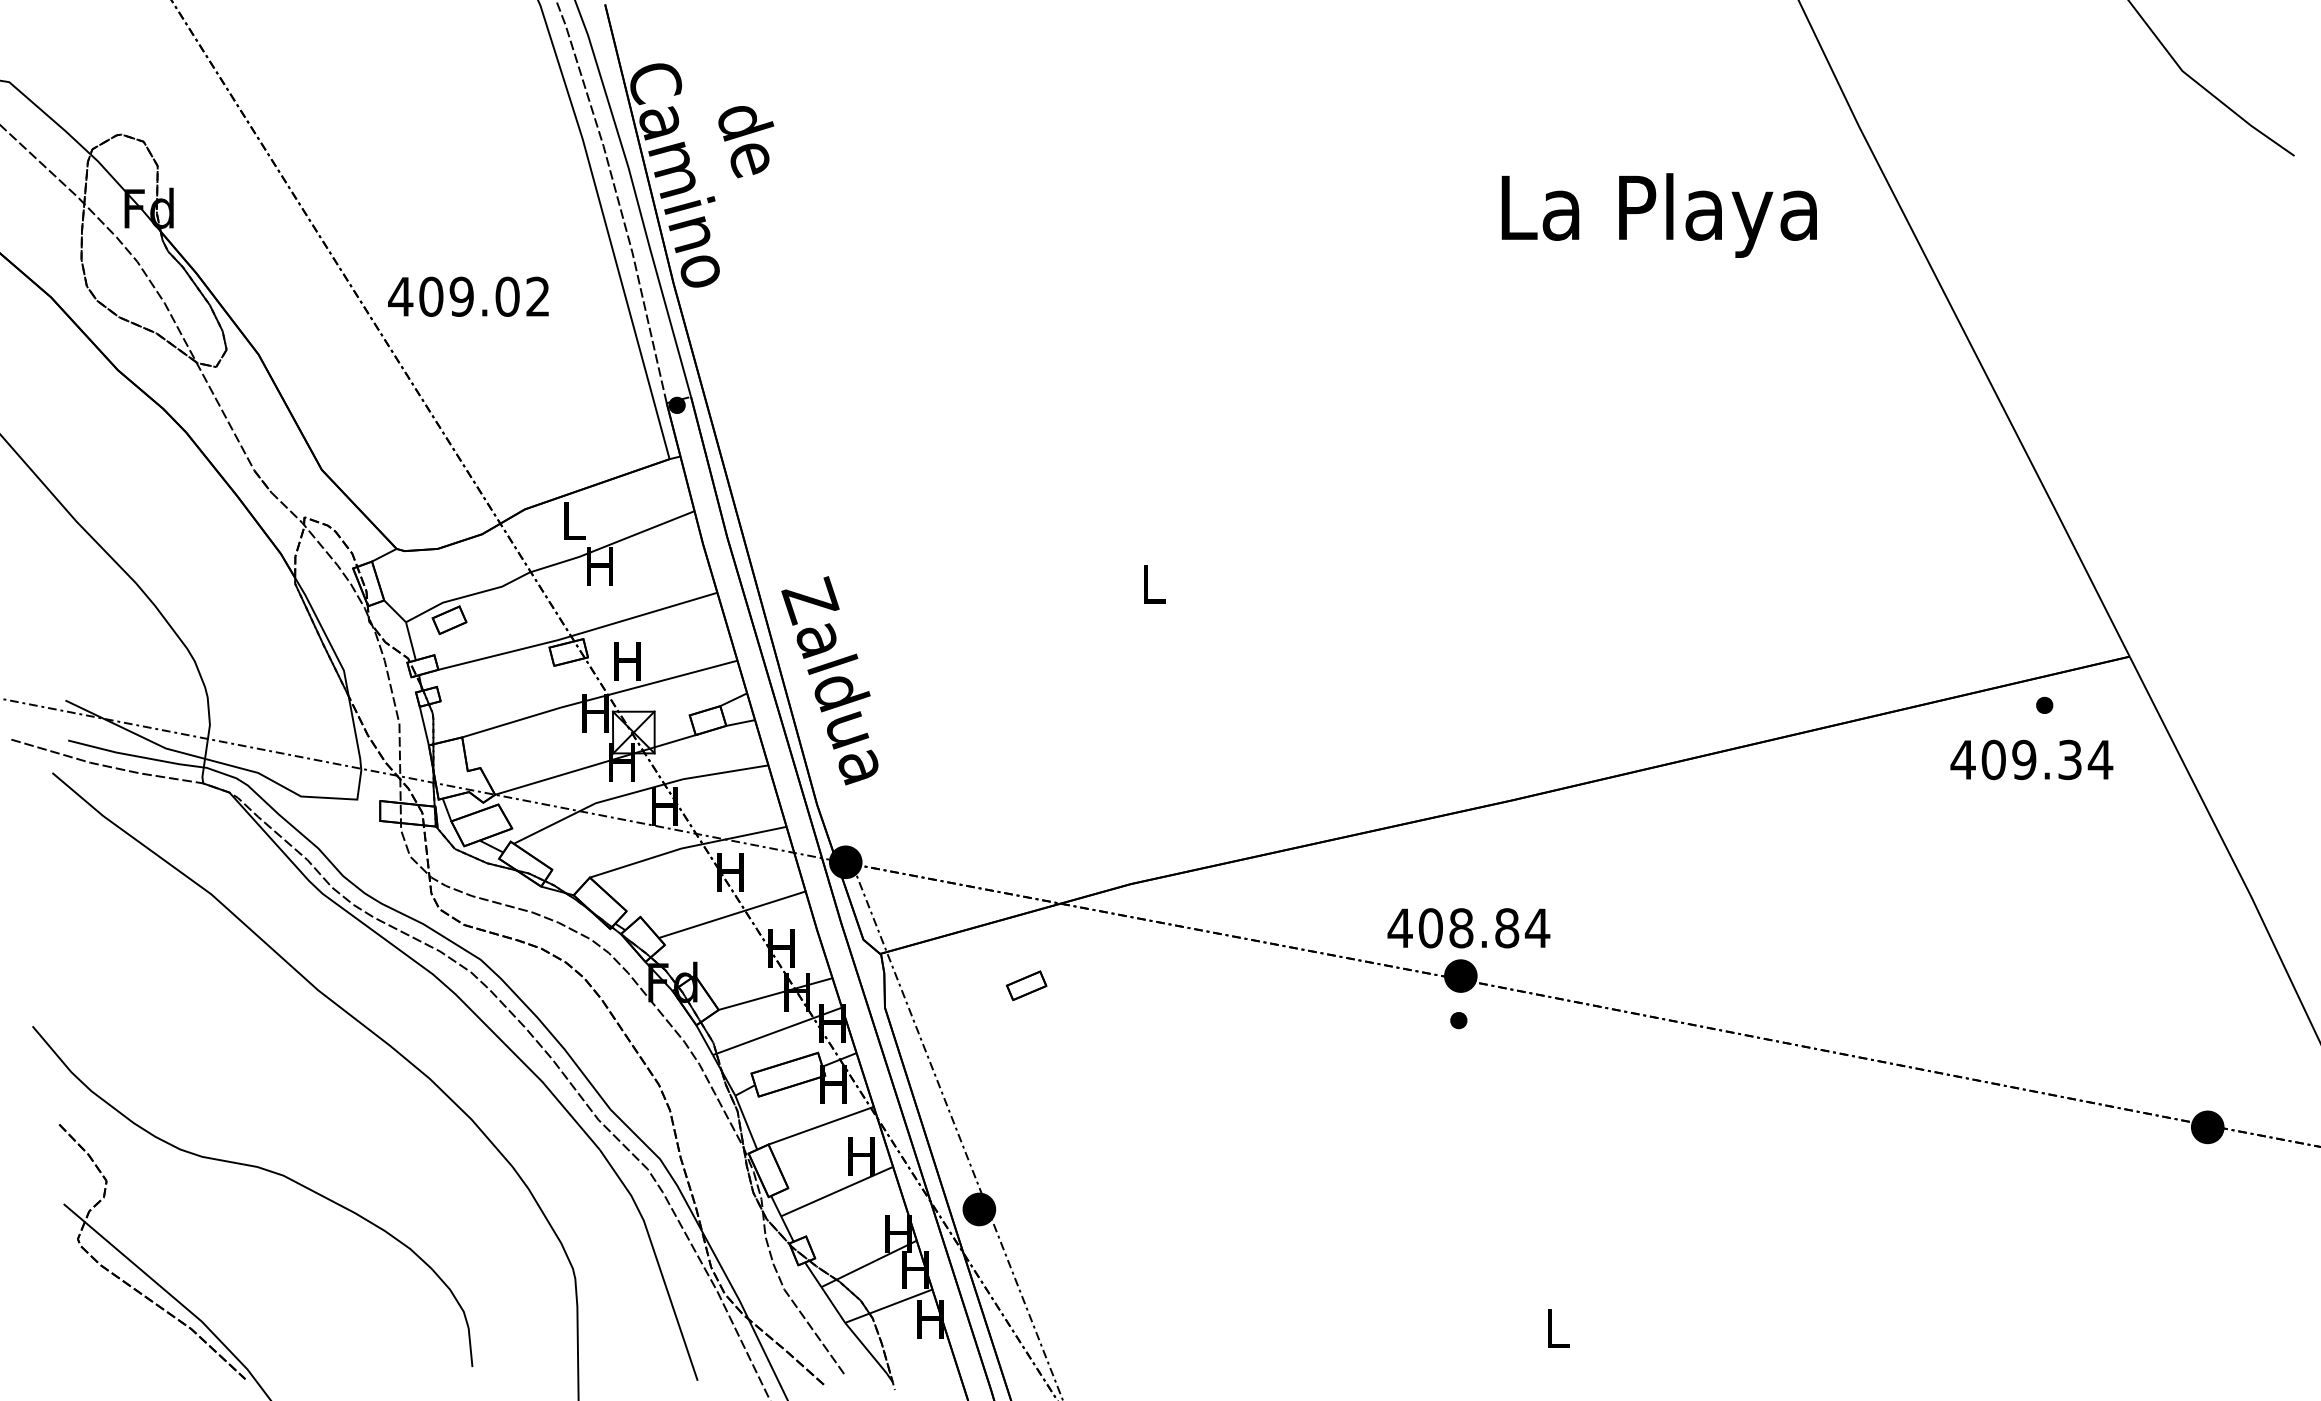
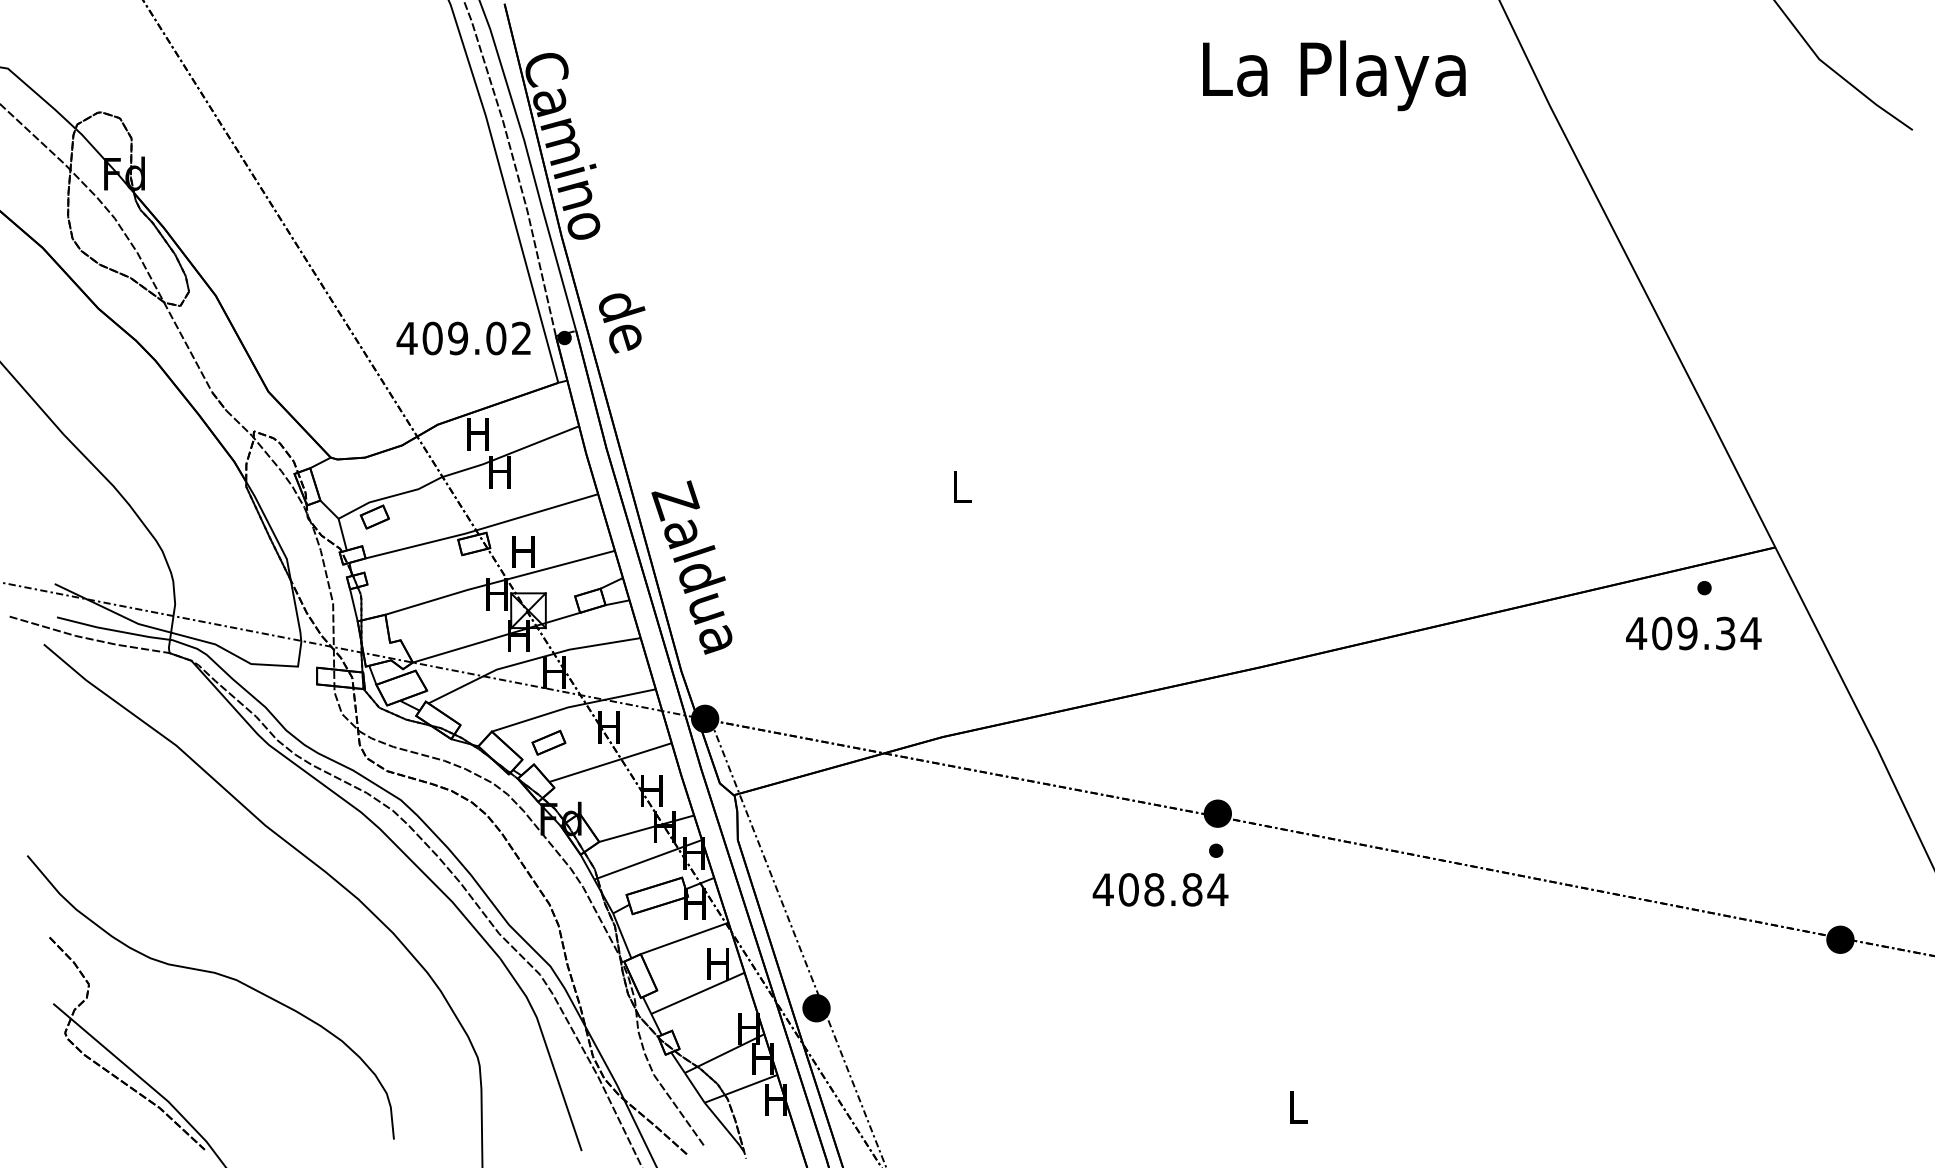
text: (746, 142) -> (622, 323), moved
text: (1659, 215) -> (1334, 75), moved
text: (468, 296) -> (463, 338), moved
text: (572, 521) -> (477, 434), L -> H
text: (1468, 927) -> (1160, 889), moved
part: (1026, 985) -> (548, 742), moved

